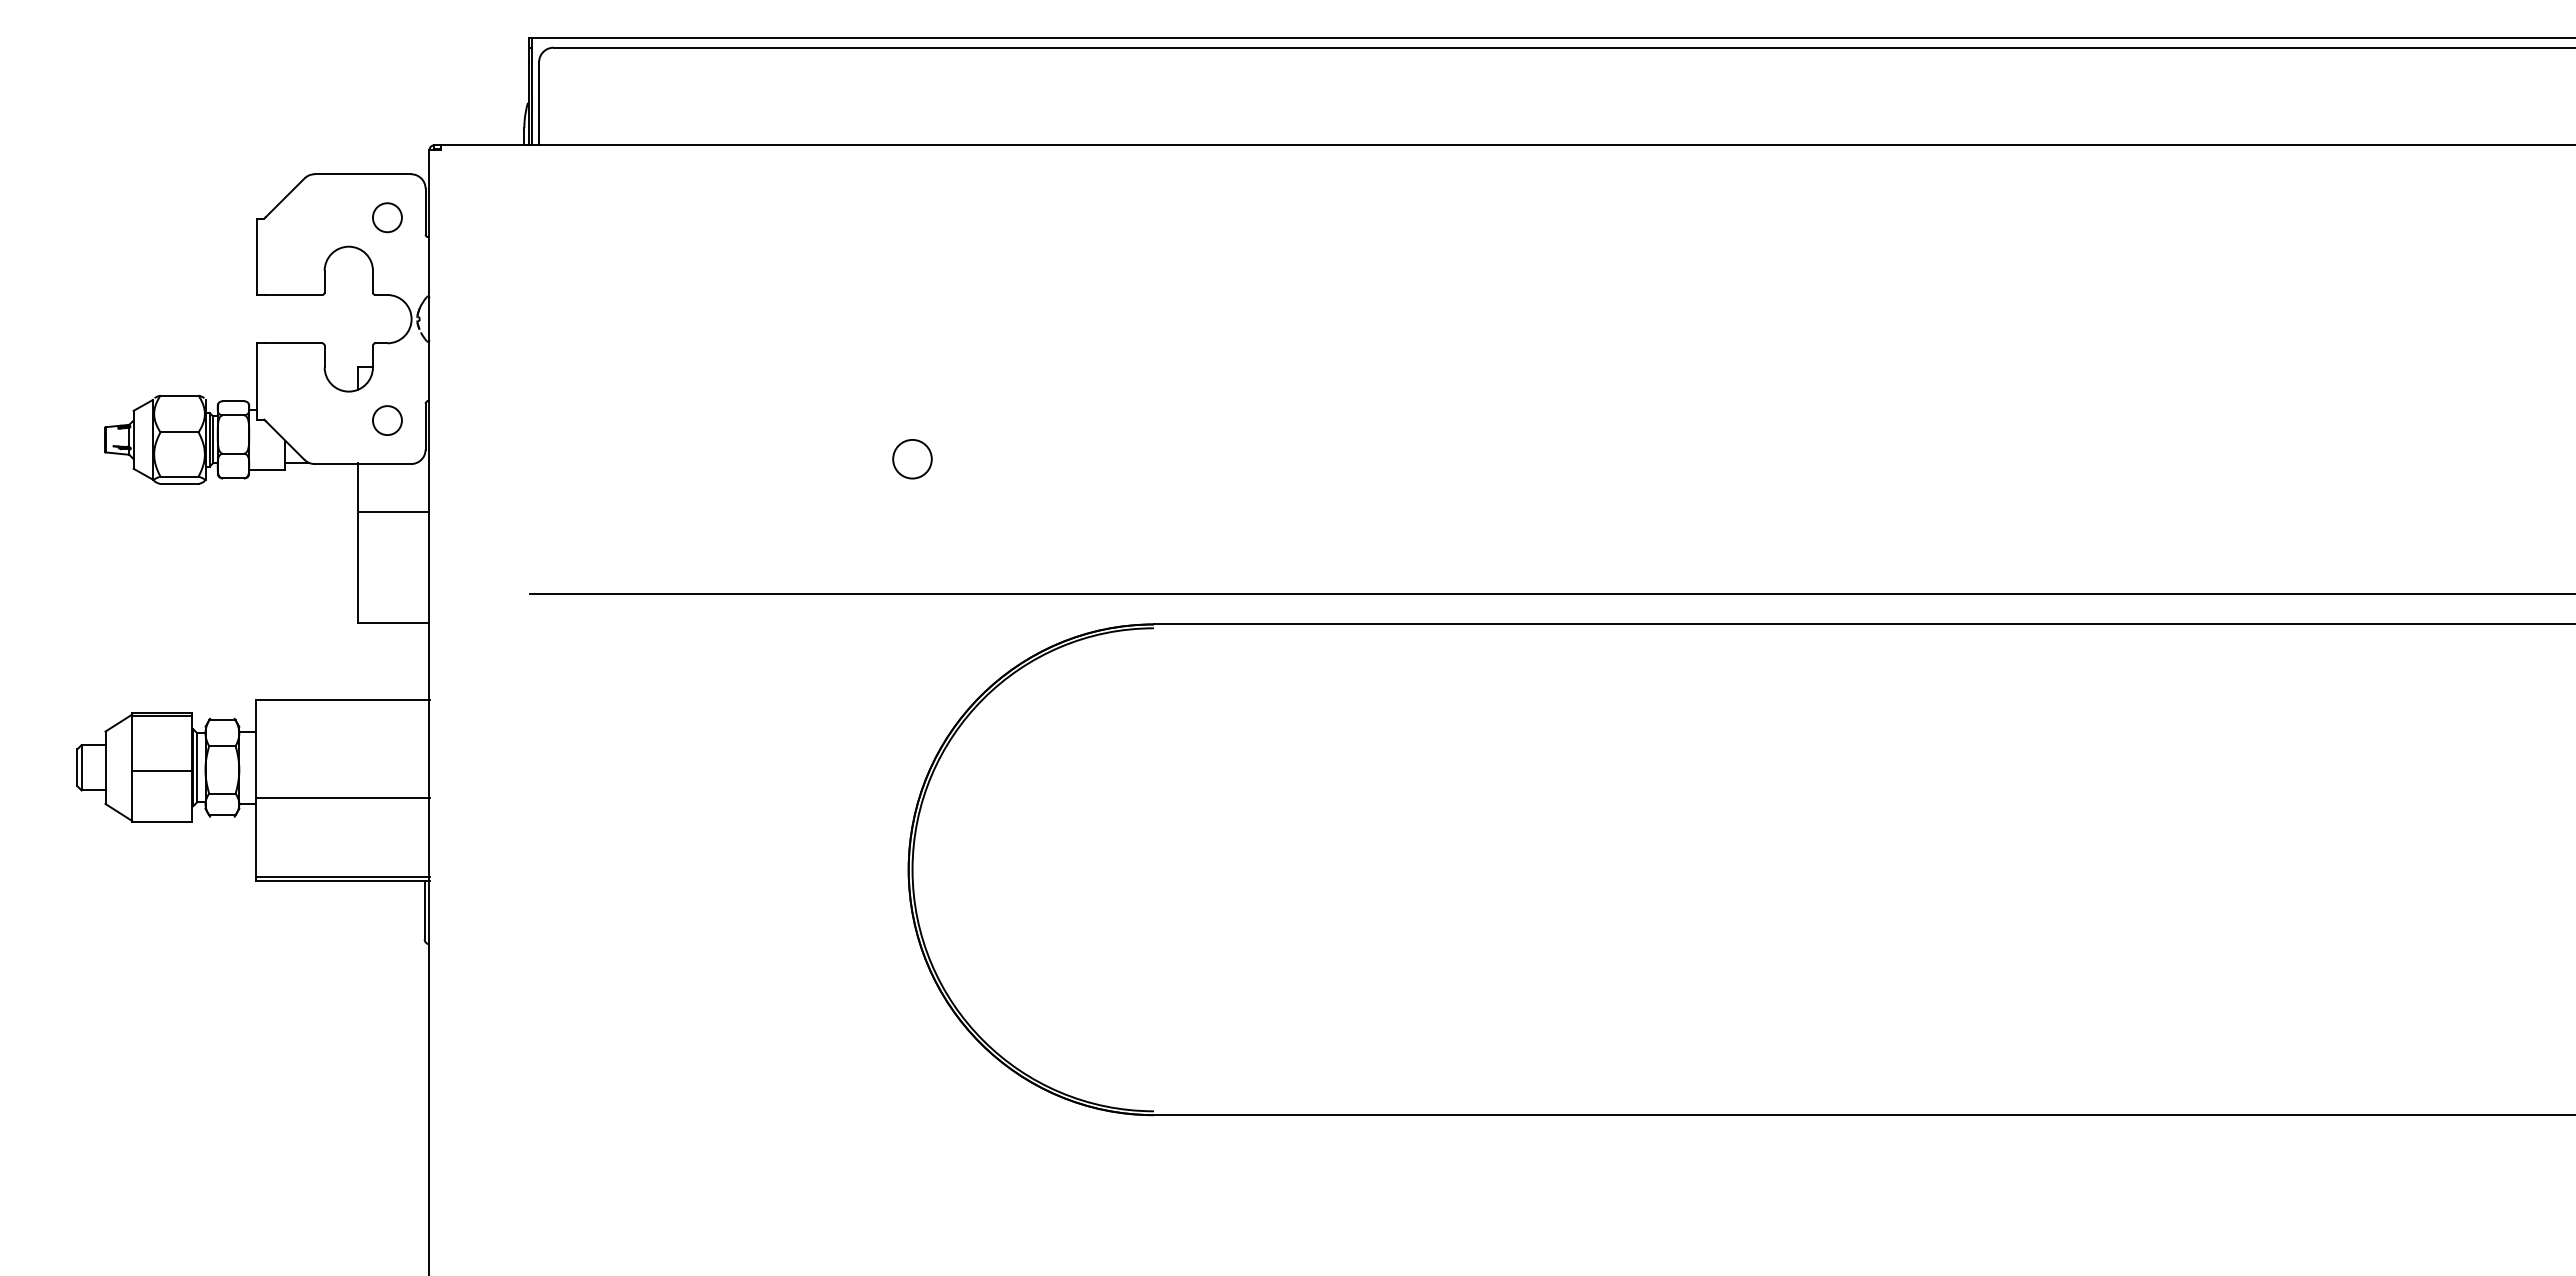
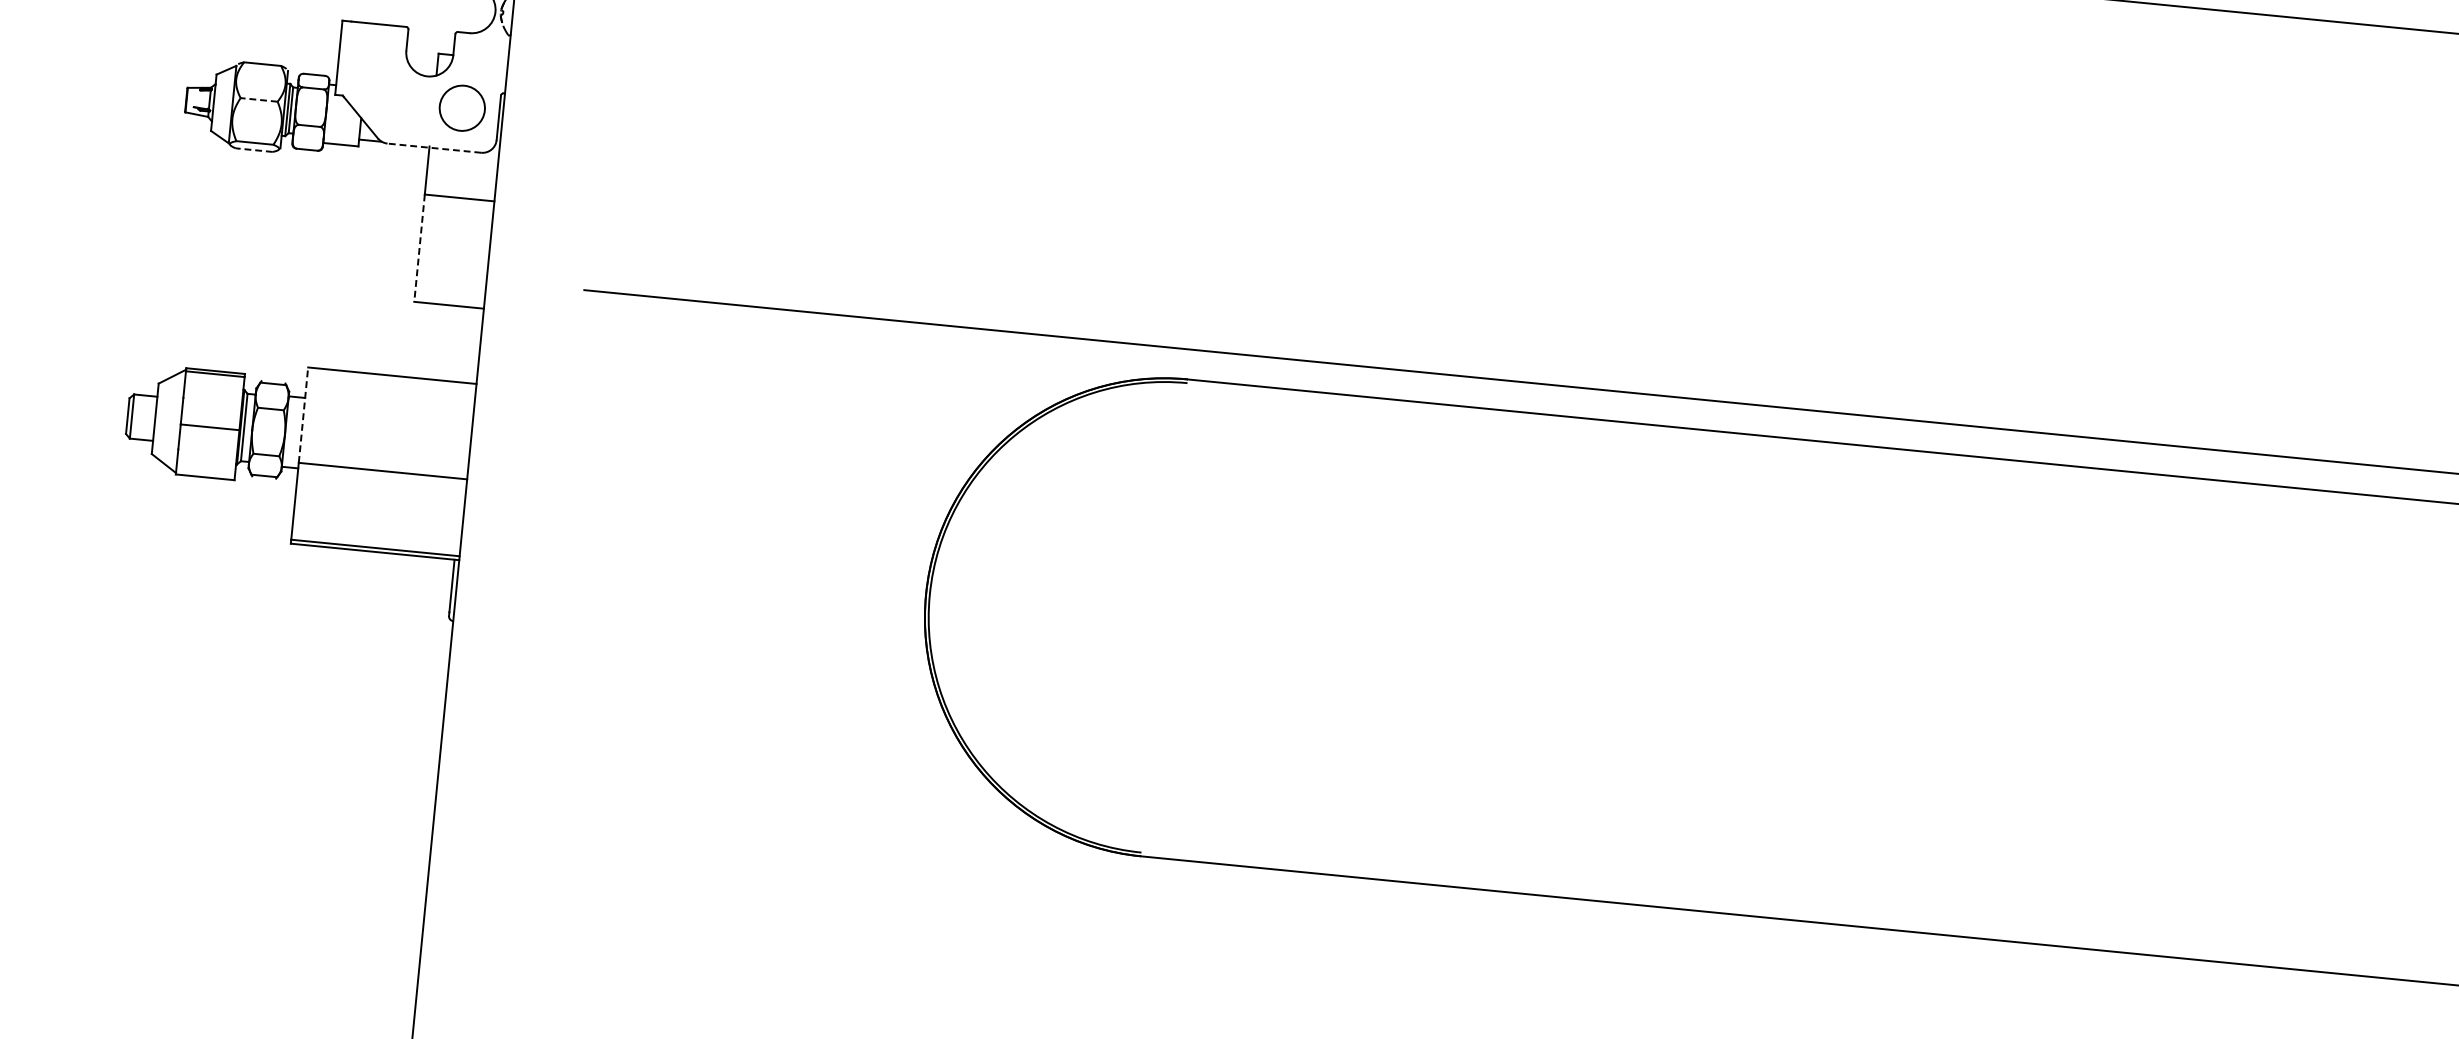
circle: (386, 420) -> (461, 108), size x1.6
line: (179, 432) -> (259, 100), solid -> dashed
circle: (912, 459) -> (968, 196), removed
line: (362, 464) -> (433, 148), solid -> dashed
line: (179, 484) -> (254, 150), solid -> dashed
line: (357, 567) -> (419, 248), solid -> dashed
line: (256, 748) -> (303, 414), solid -> dashed

